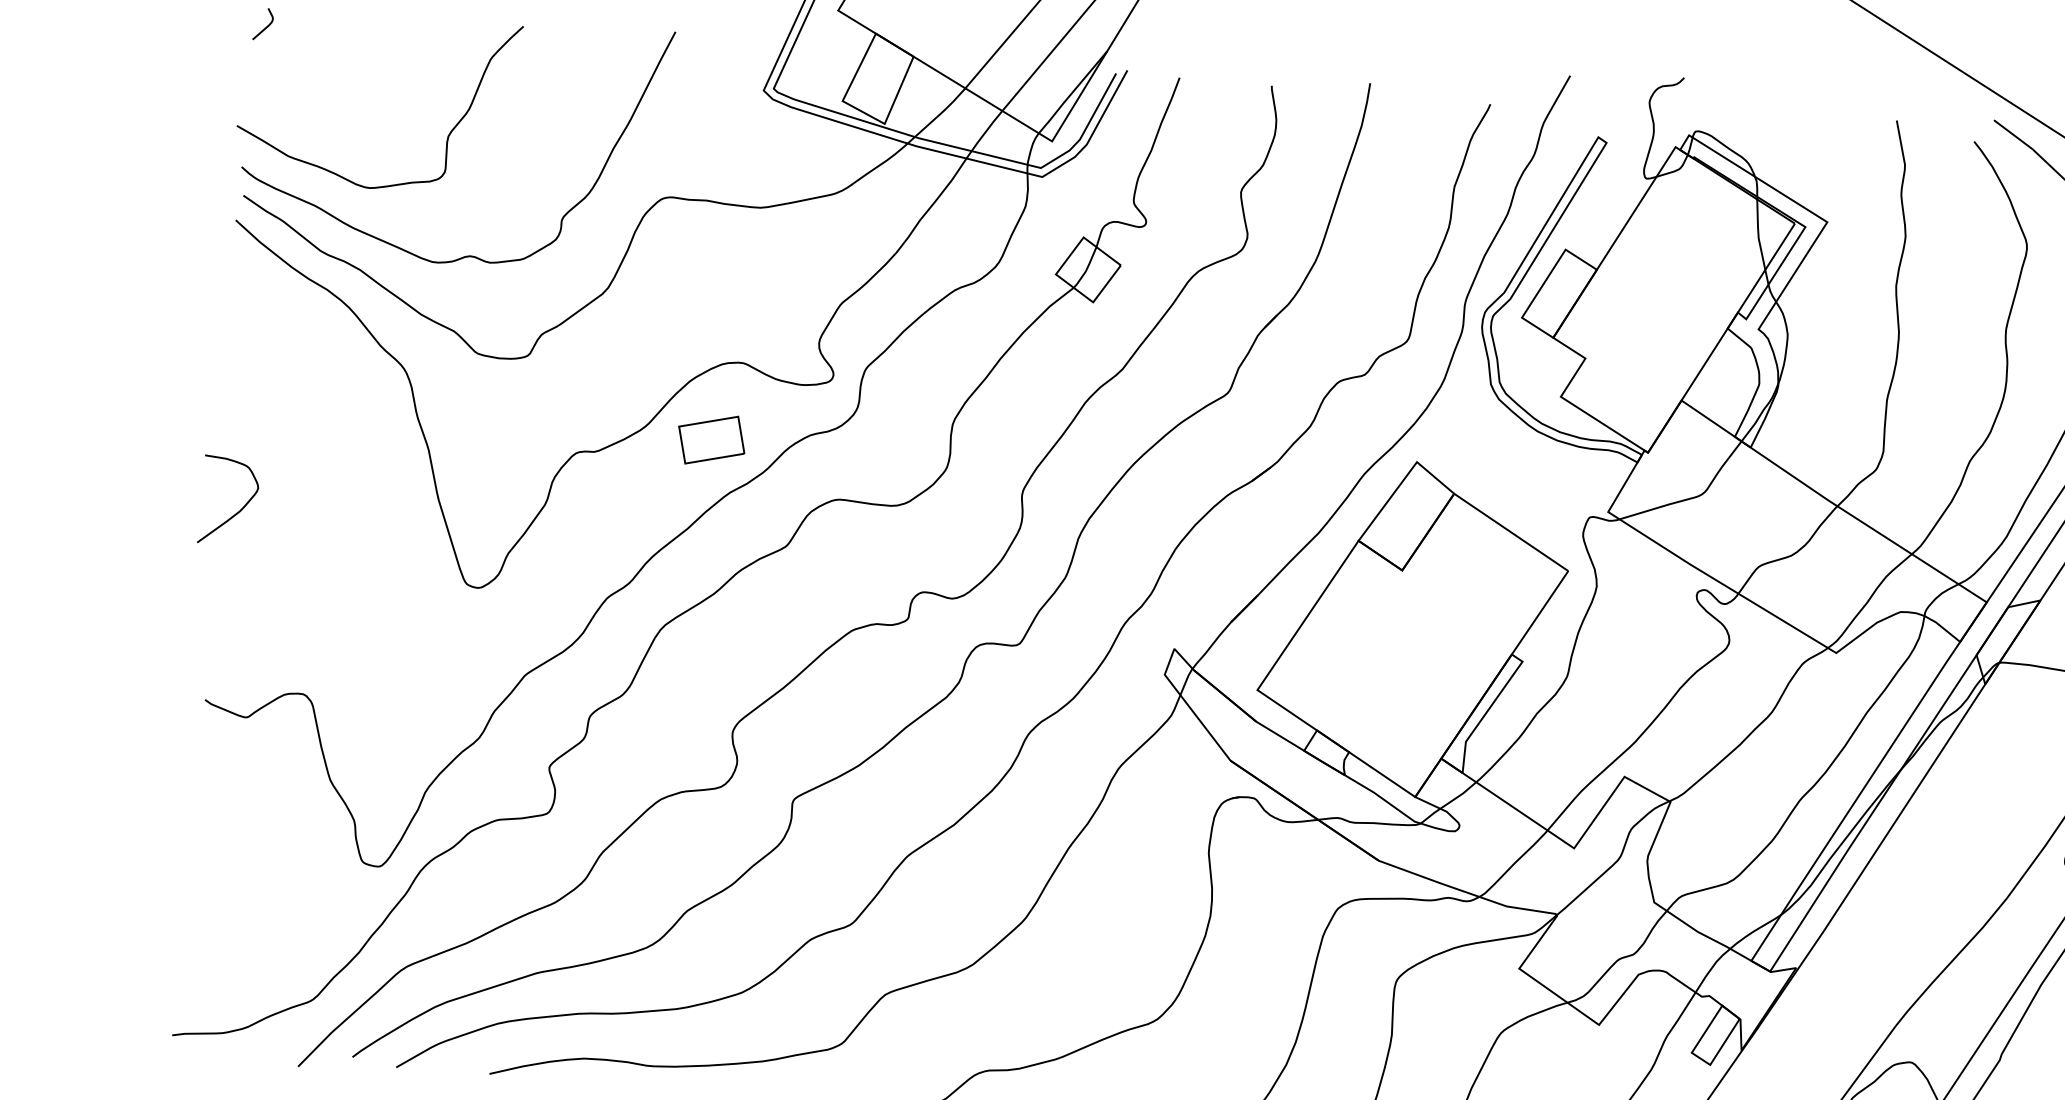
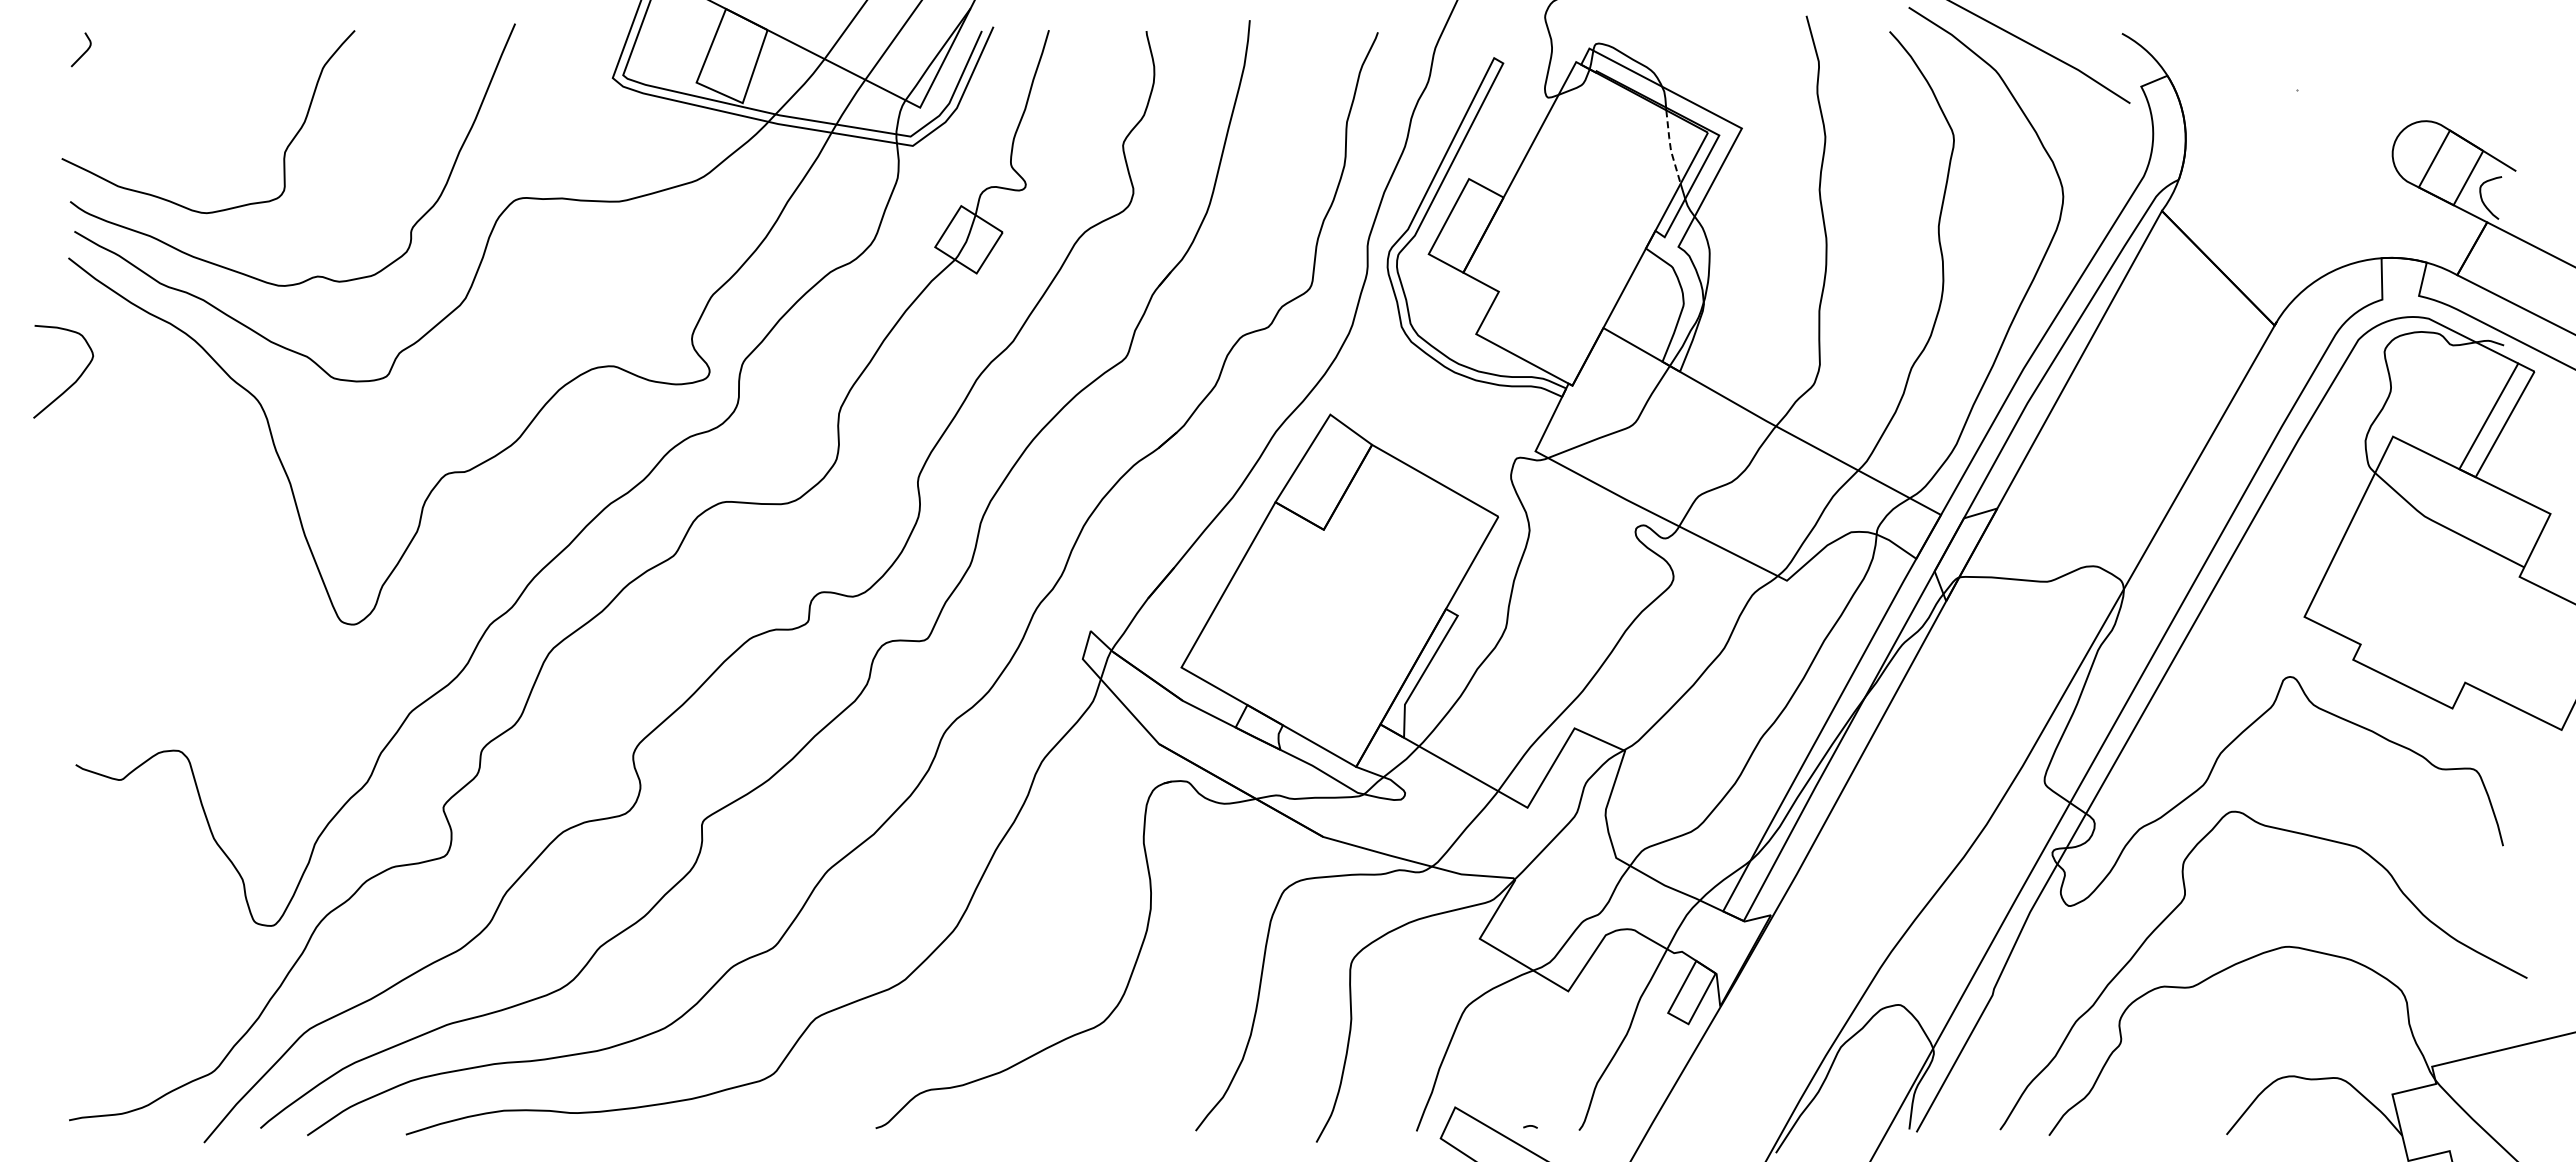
line: (1758, 235) -> (1670, 148), solid -> dashed
part: (711, 439) -> (586, 449), removed
curve: (238, 510) -> (74, 381), moved

